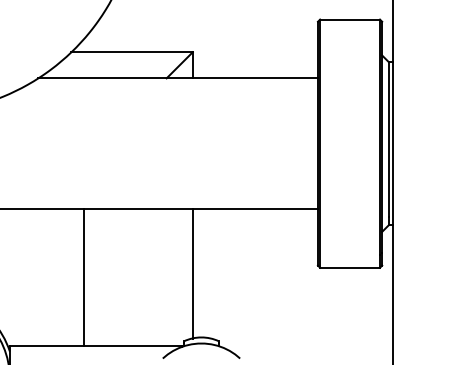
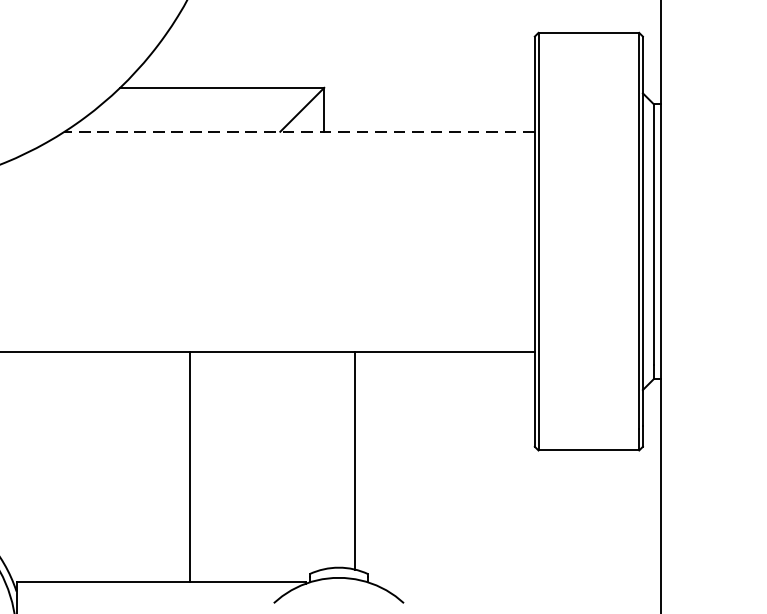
line: (178, 78) -> (300, 132), solid -> dashed
line: (192, 273) -> (354, 460), moved
line: (83, 277) -> (189, 466), moved

